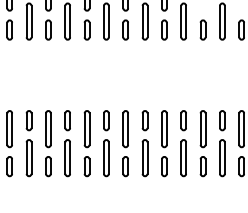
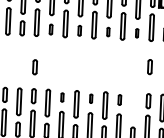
part: (48, 29) -> (51, 29), size x0.7
part: (86, 29) -> (79, 30), size x0.7
part: (125, 29) -> (108, 31), size x0.6
part: (164, 29) -> (137, 32), size x0.6
part: (183, 74) -> (149, 66), added
part: (28, 81) -> (34, 67), added
part: (67, 120) -> (62, 97), size x0.6
part: (106, 120) -> (91, 98), size x0.6
part: (144, 120) -> (119, 99), size x0.7
part: (164, 129) -> (133, 107), removed

